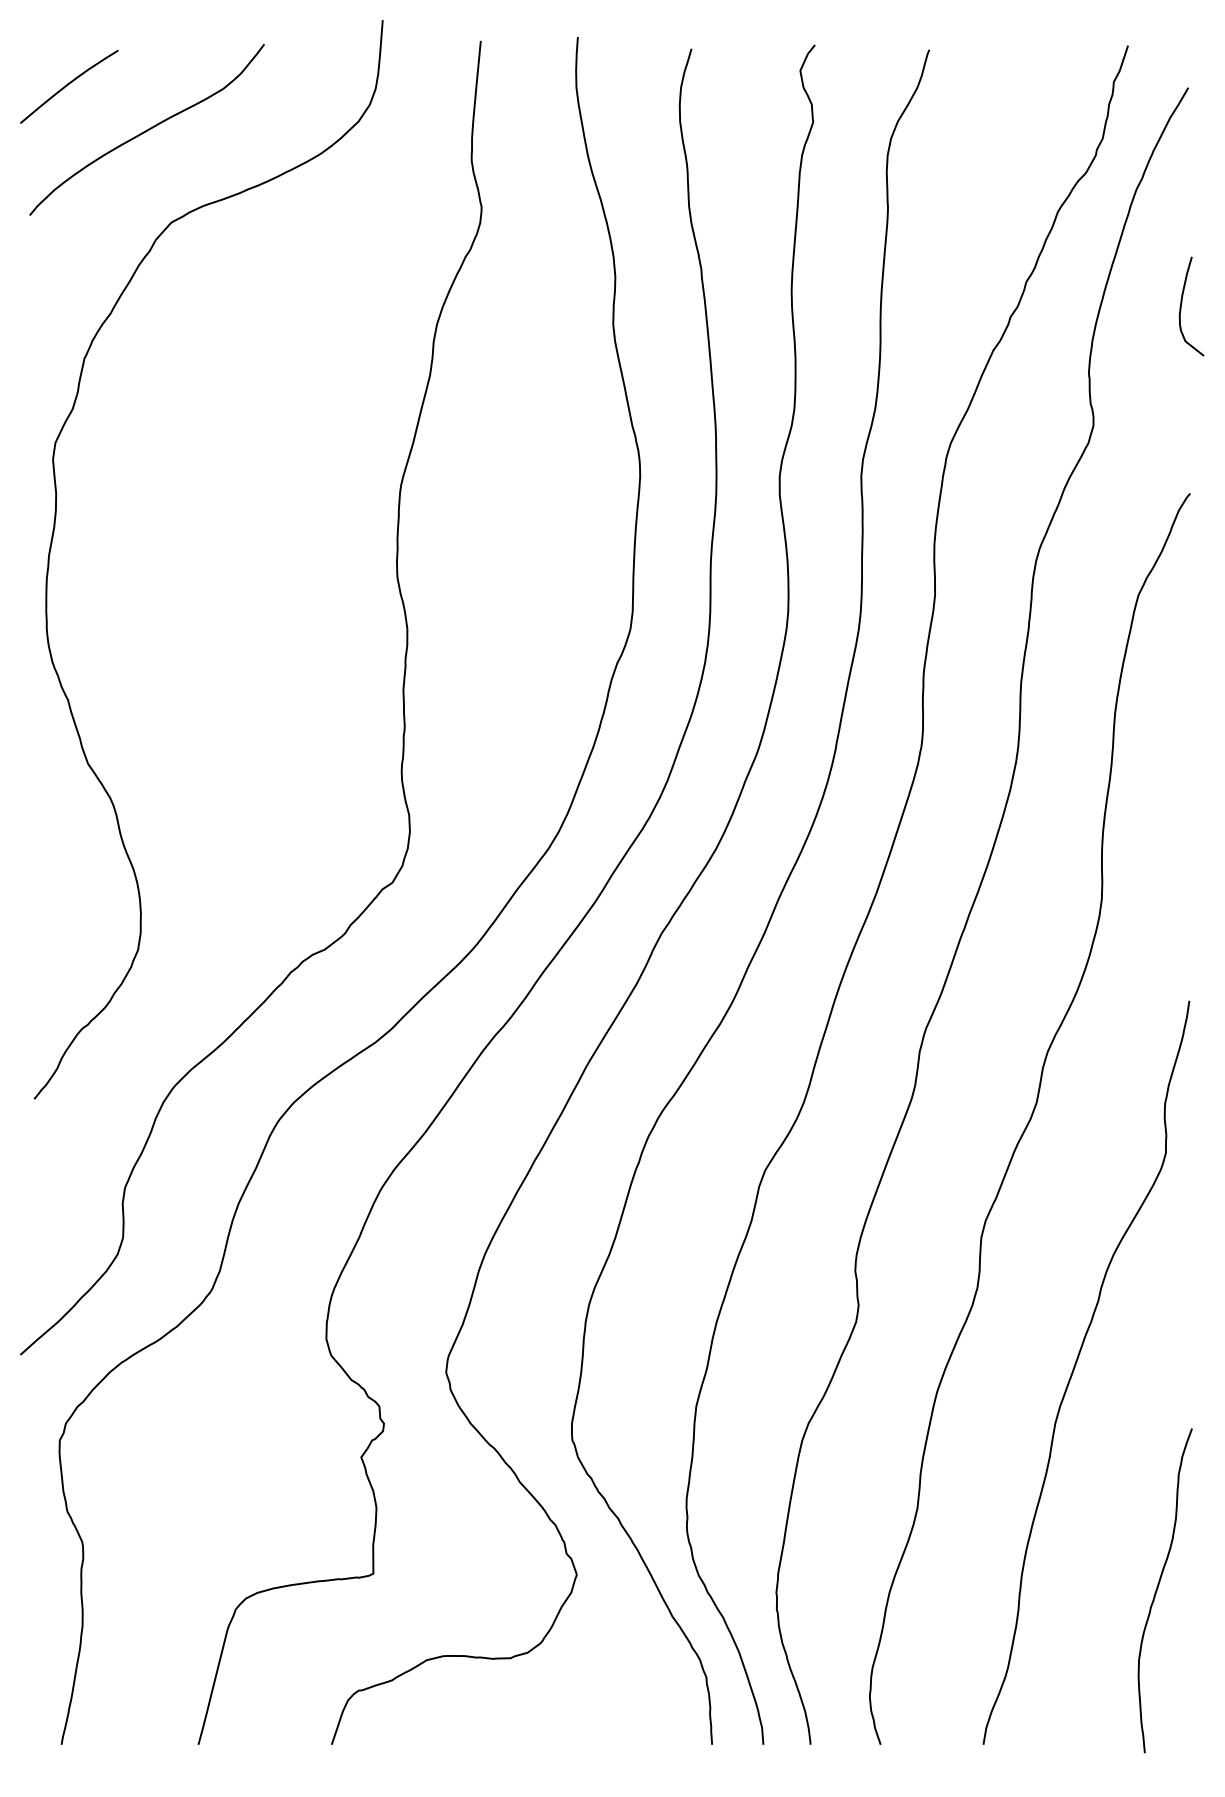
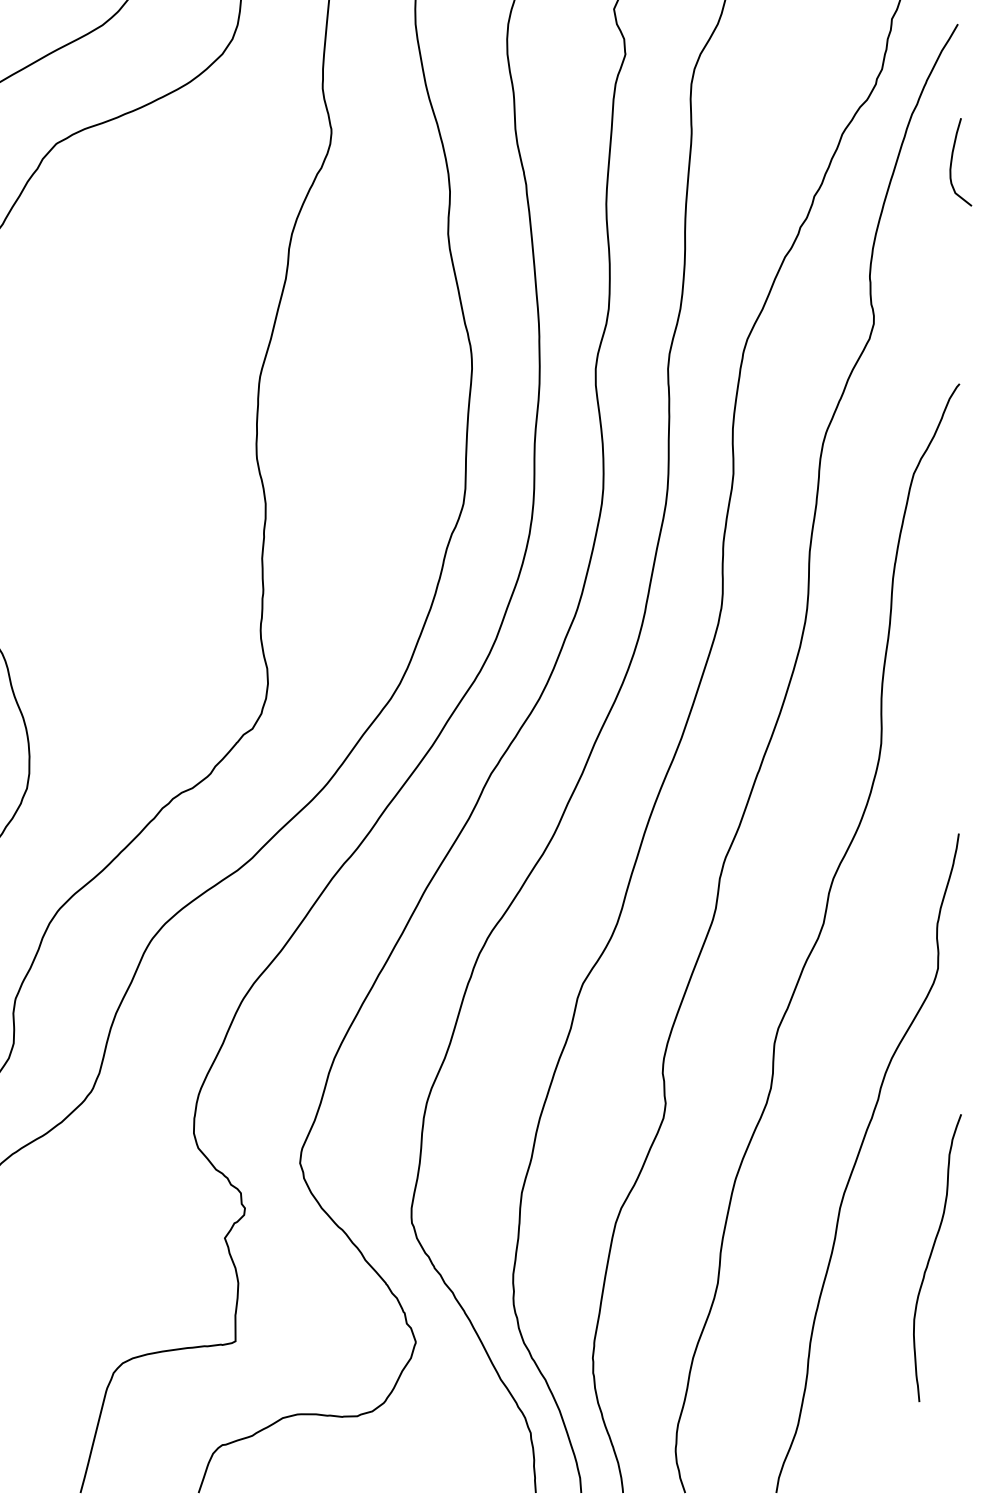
curve: (1182, 303) -> (952, 159), moved
curve: (1158, 1588) -> (931, 1256), moved

